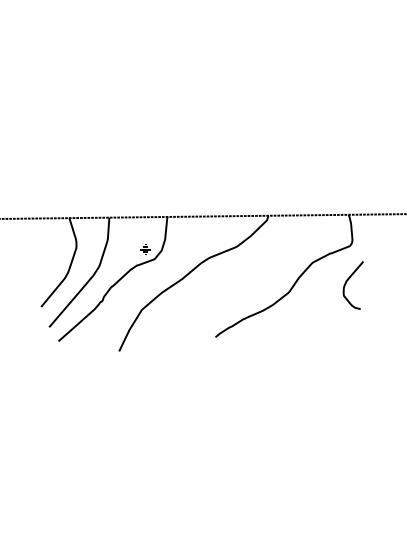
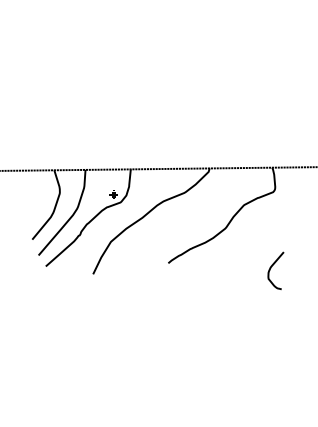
curve: (347, 282) -> (271, 268), moved

